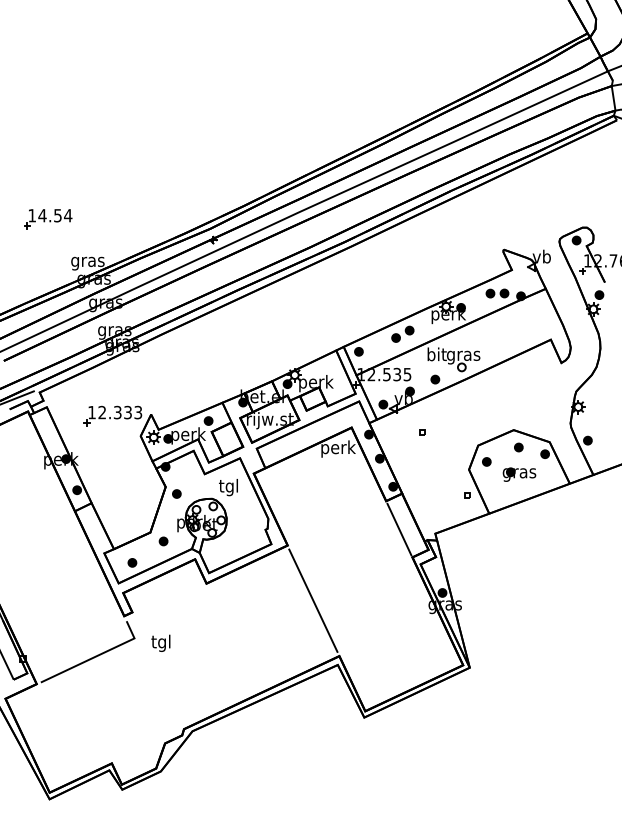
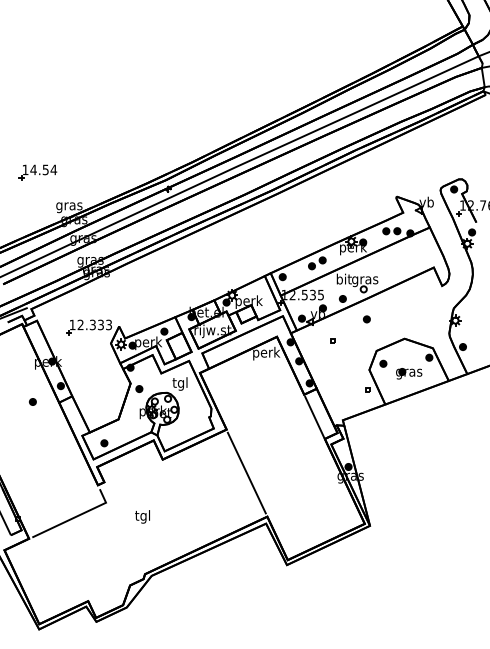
part: (518, 447) -> (366, 319), moved
part: (163, 541) -> (32, 402), moved
text: (160, 642) -> (142, 516), moved

